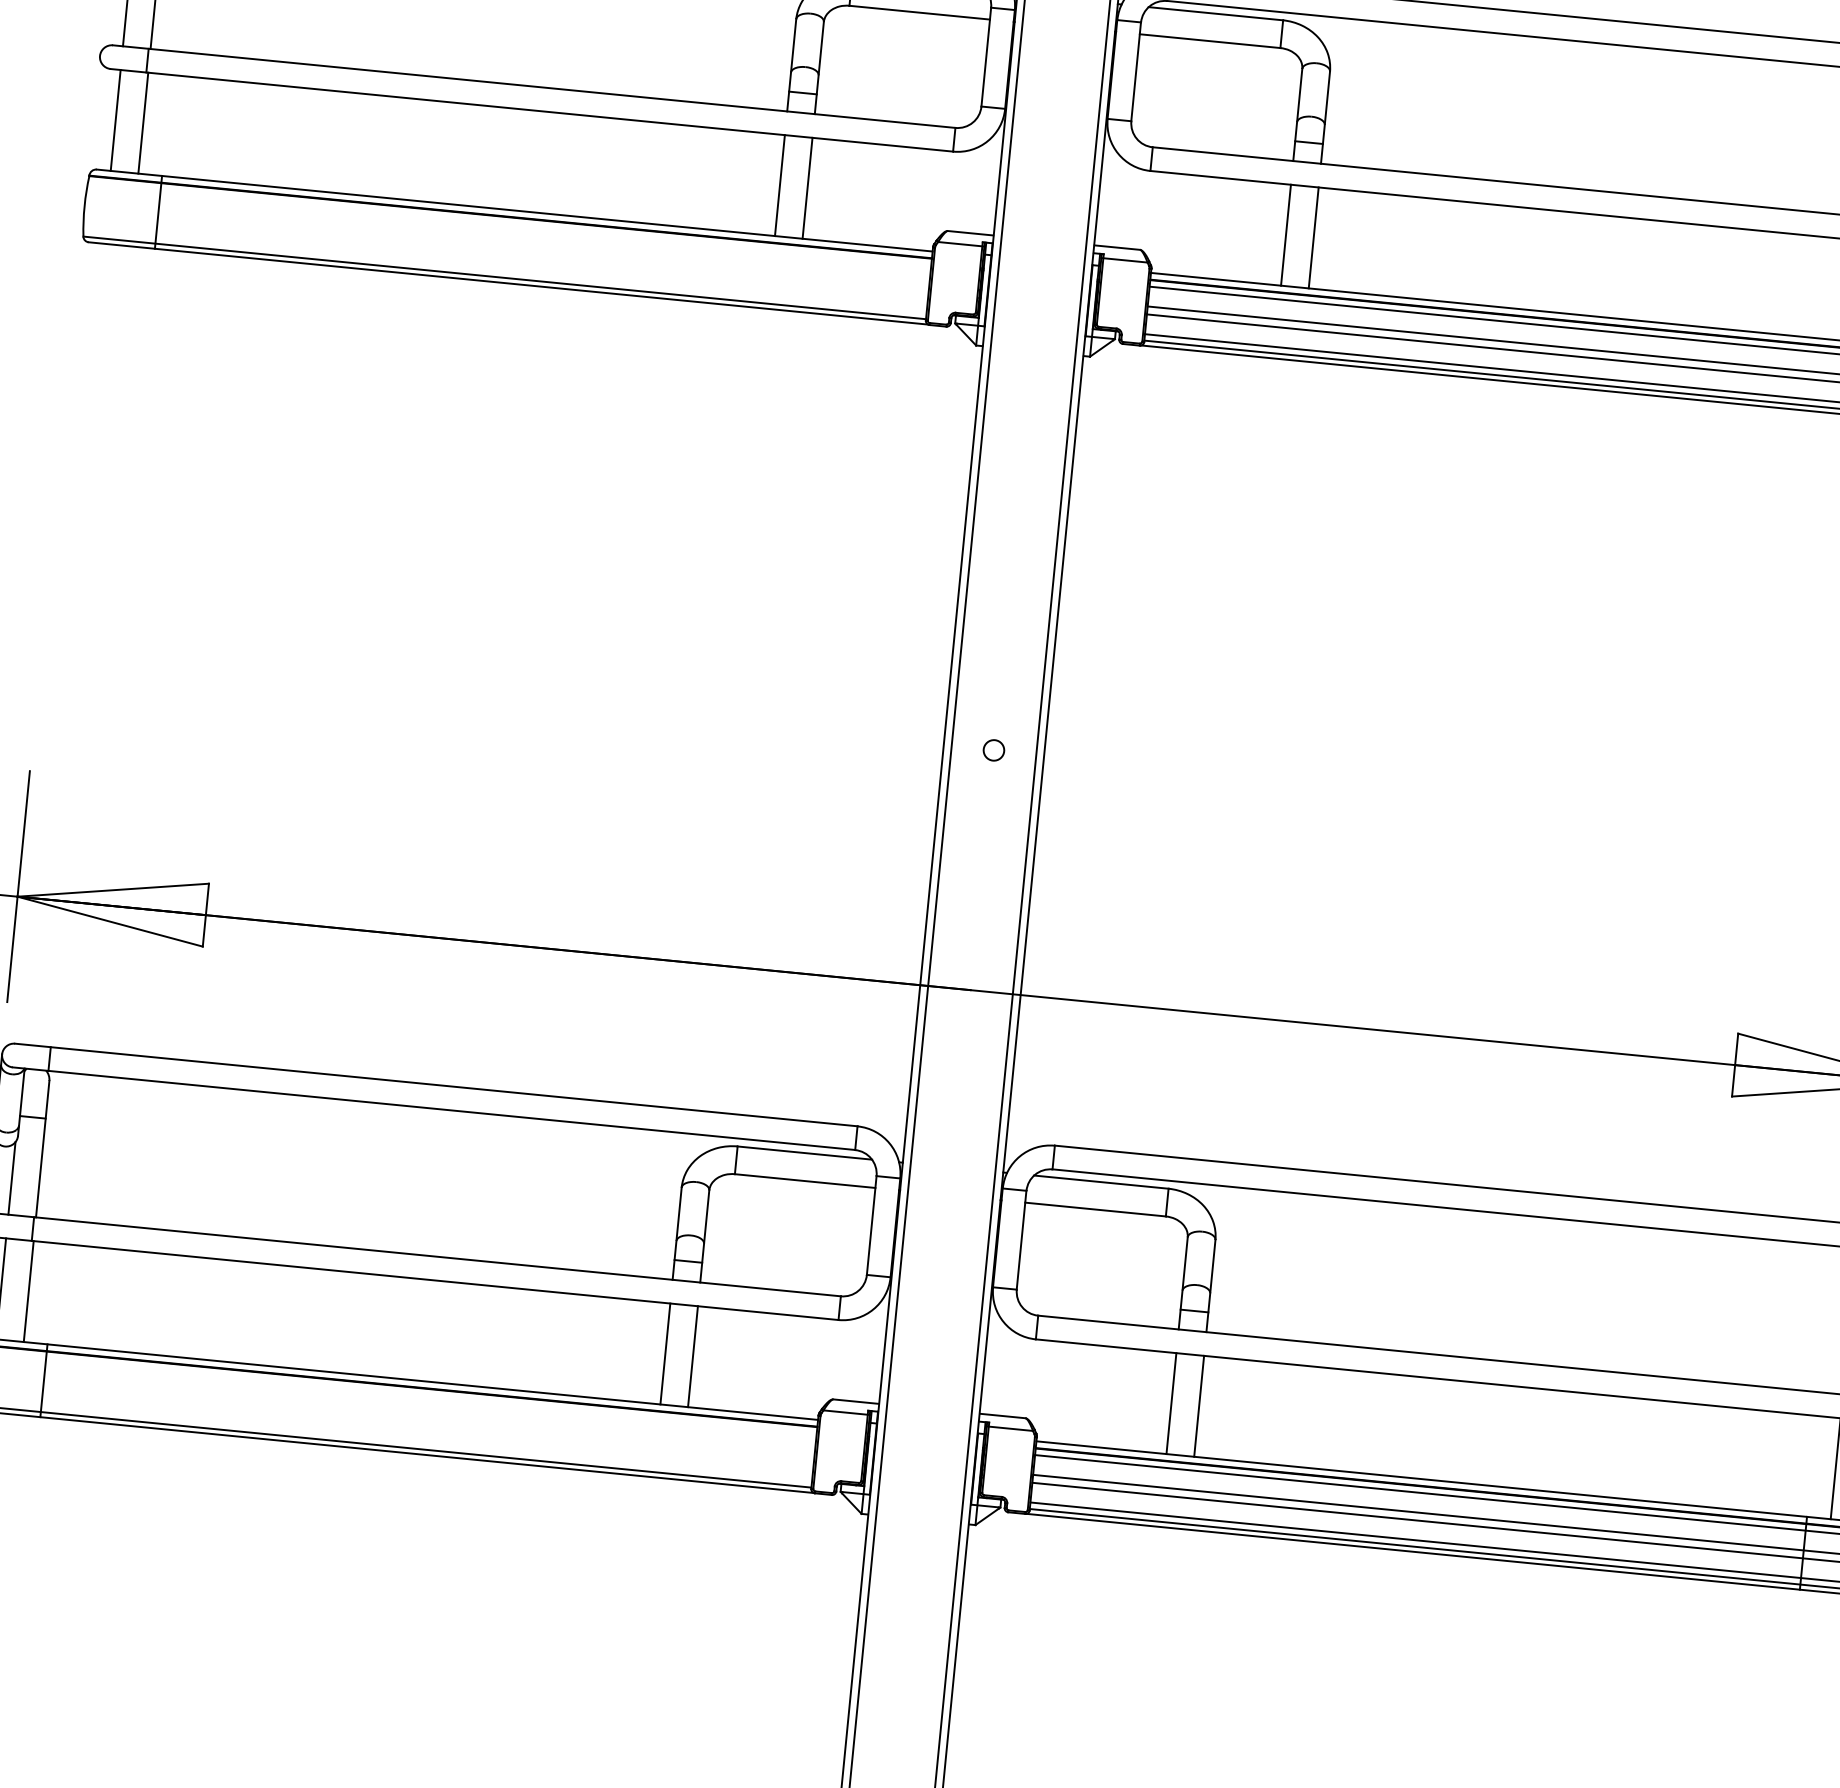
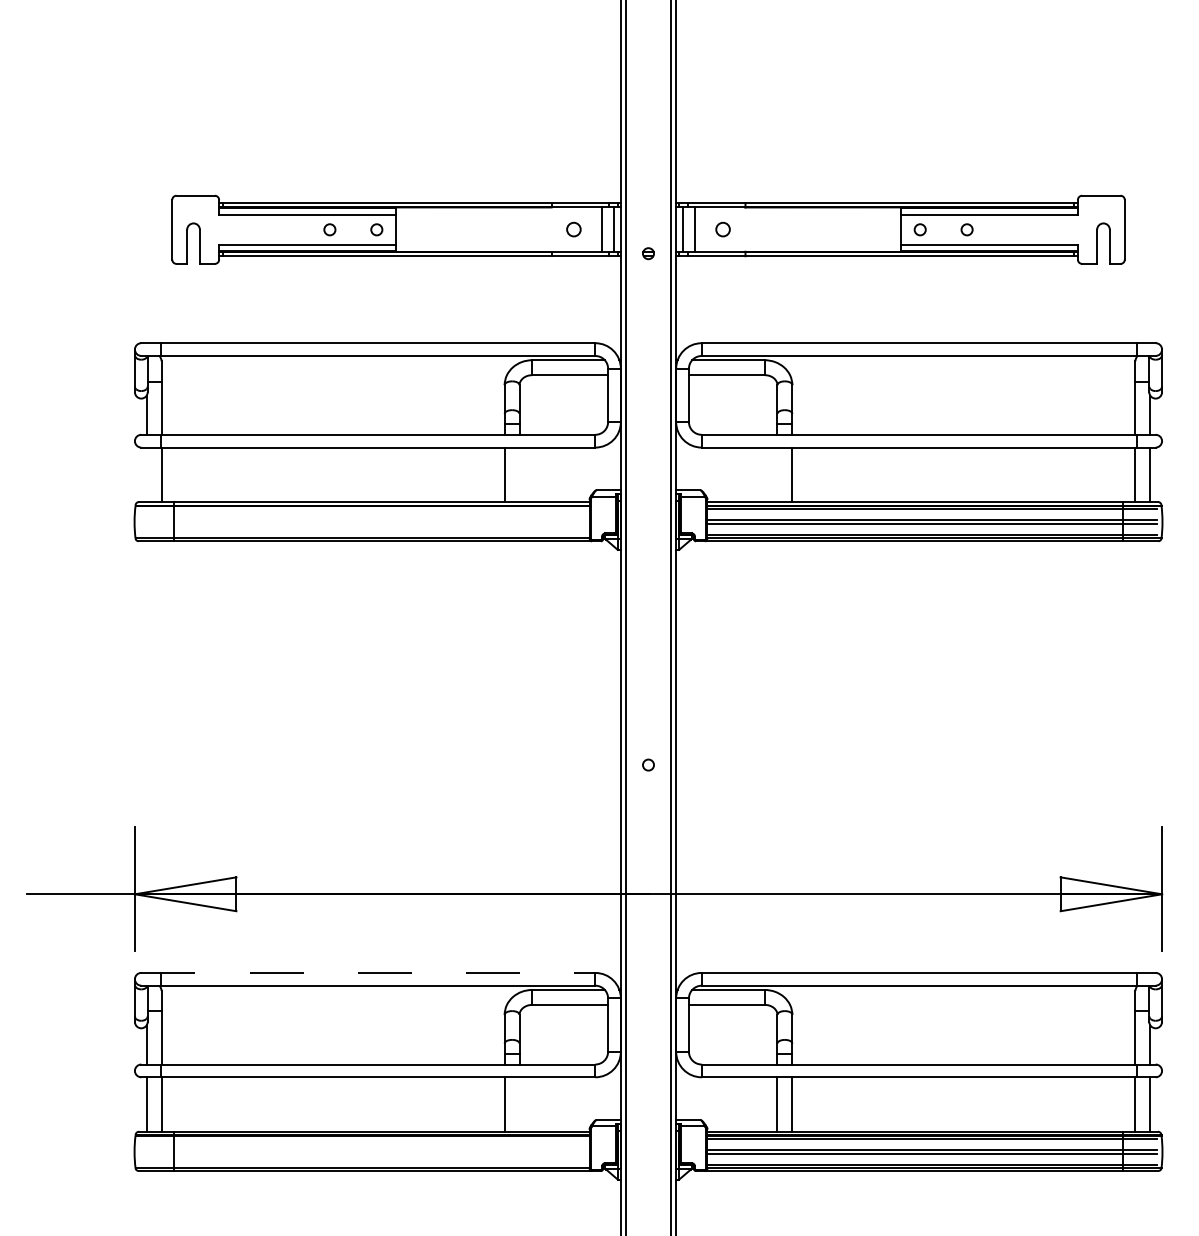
line: (115, 119) -> (146, 474), removed
line: (807, 187) -> (519, 474), removed
line: (1286, 234) -> (777, 474), removed
line: (436, 1084) -> (368, 972), solid -> dashed
line: (692, 1356) -> (519, 1104), removed

